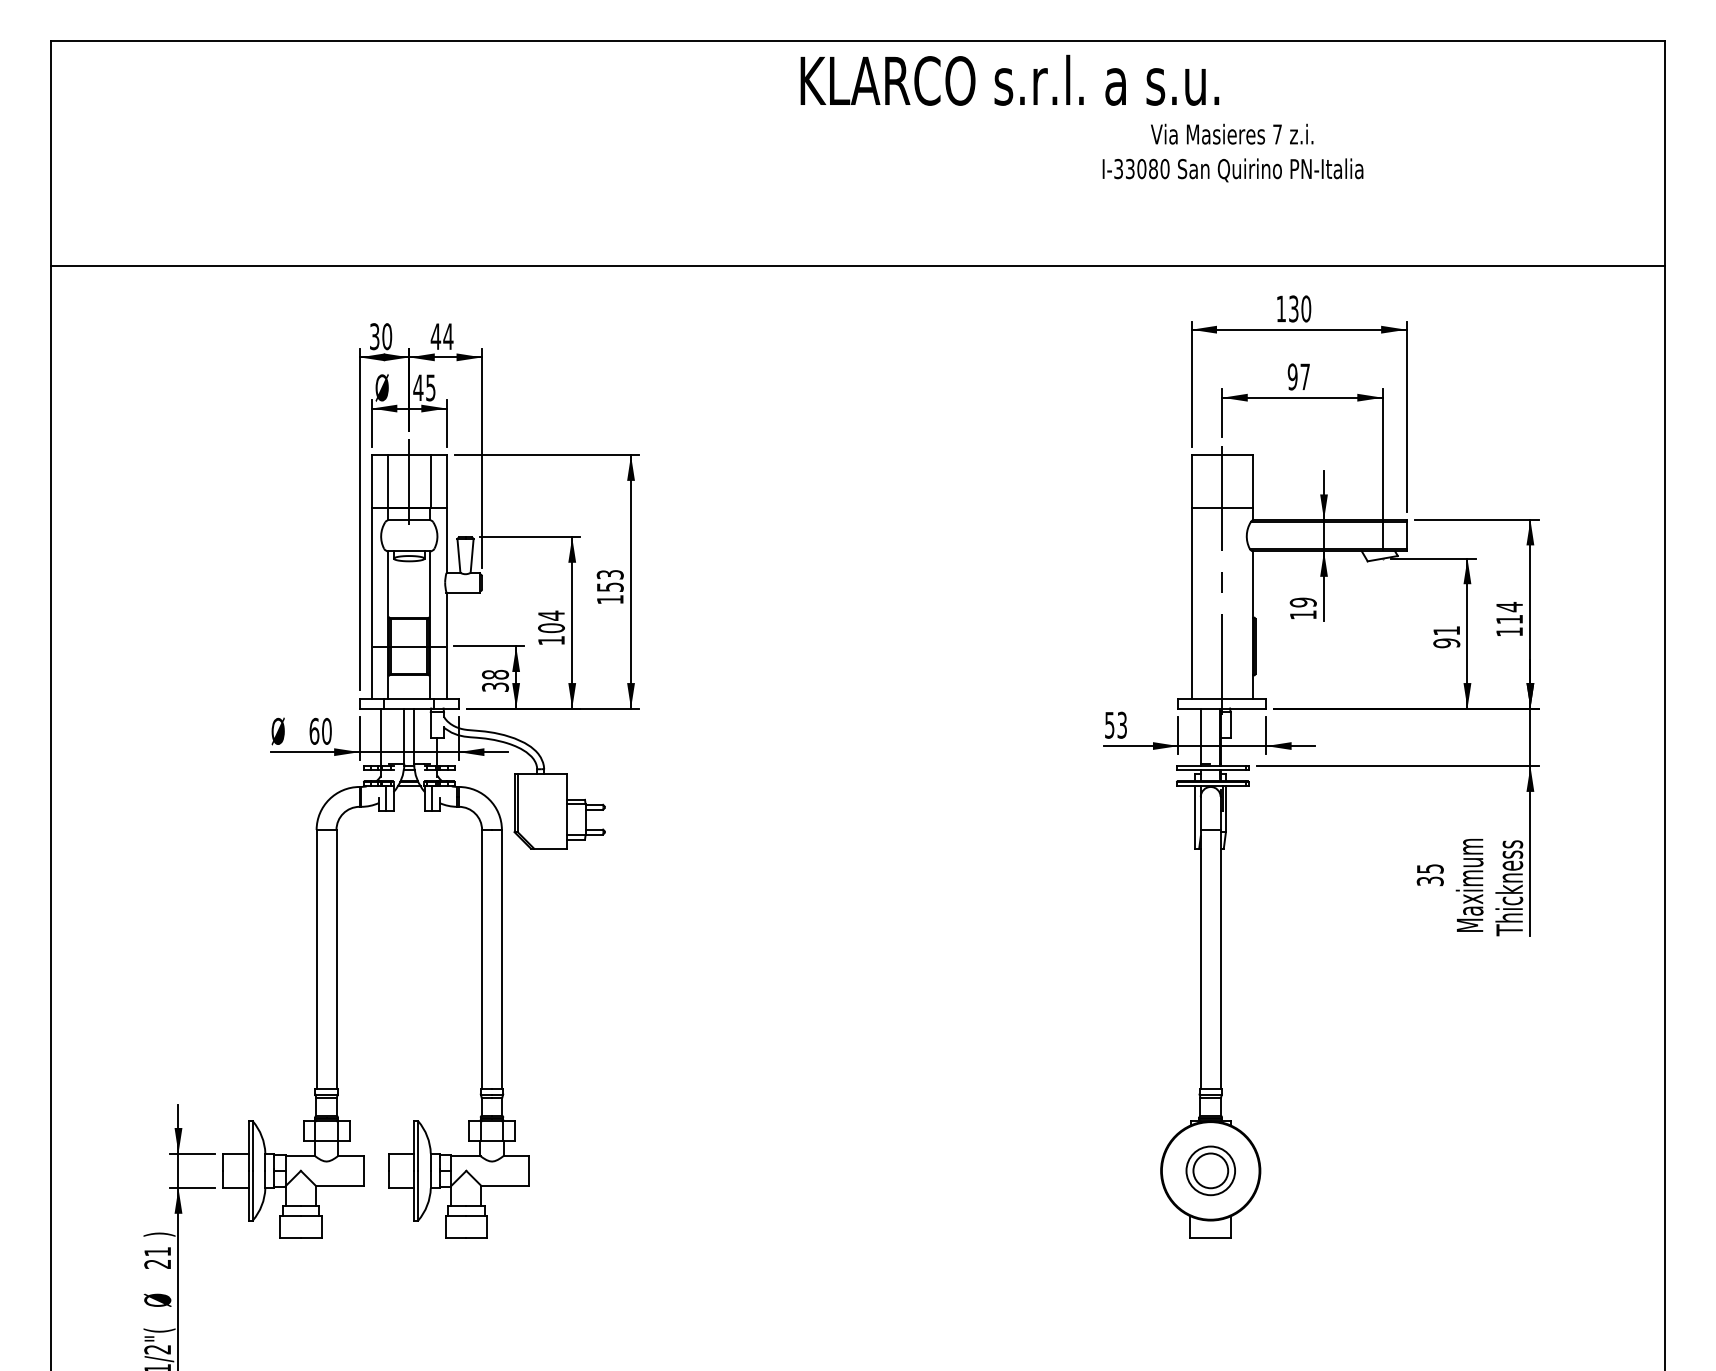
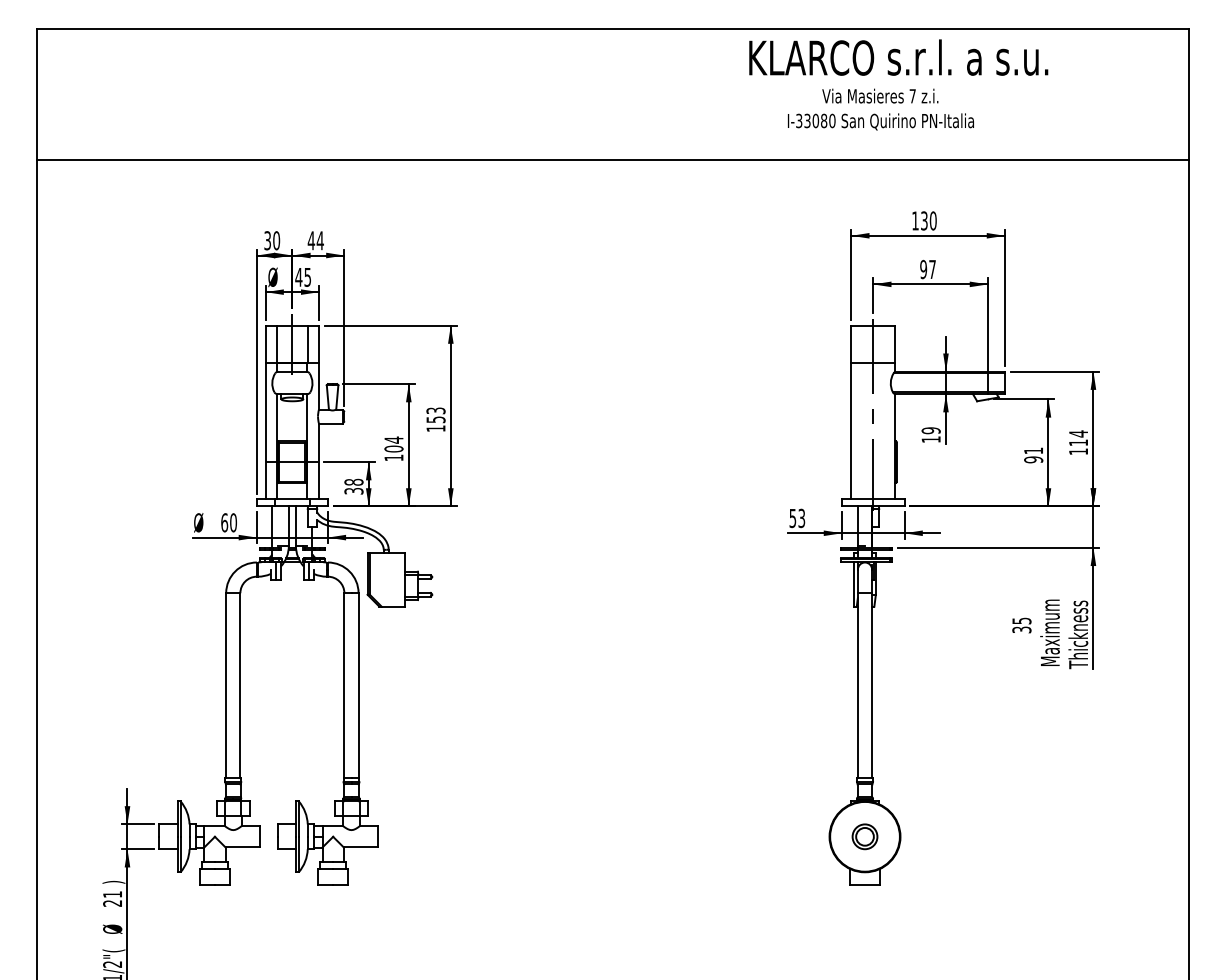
text: (1009, 79) -> (898, 57), moved
line: (857, 265) -> (612, 159), moved
part: (1210, 1170) -> (864, 836), size x0.71

